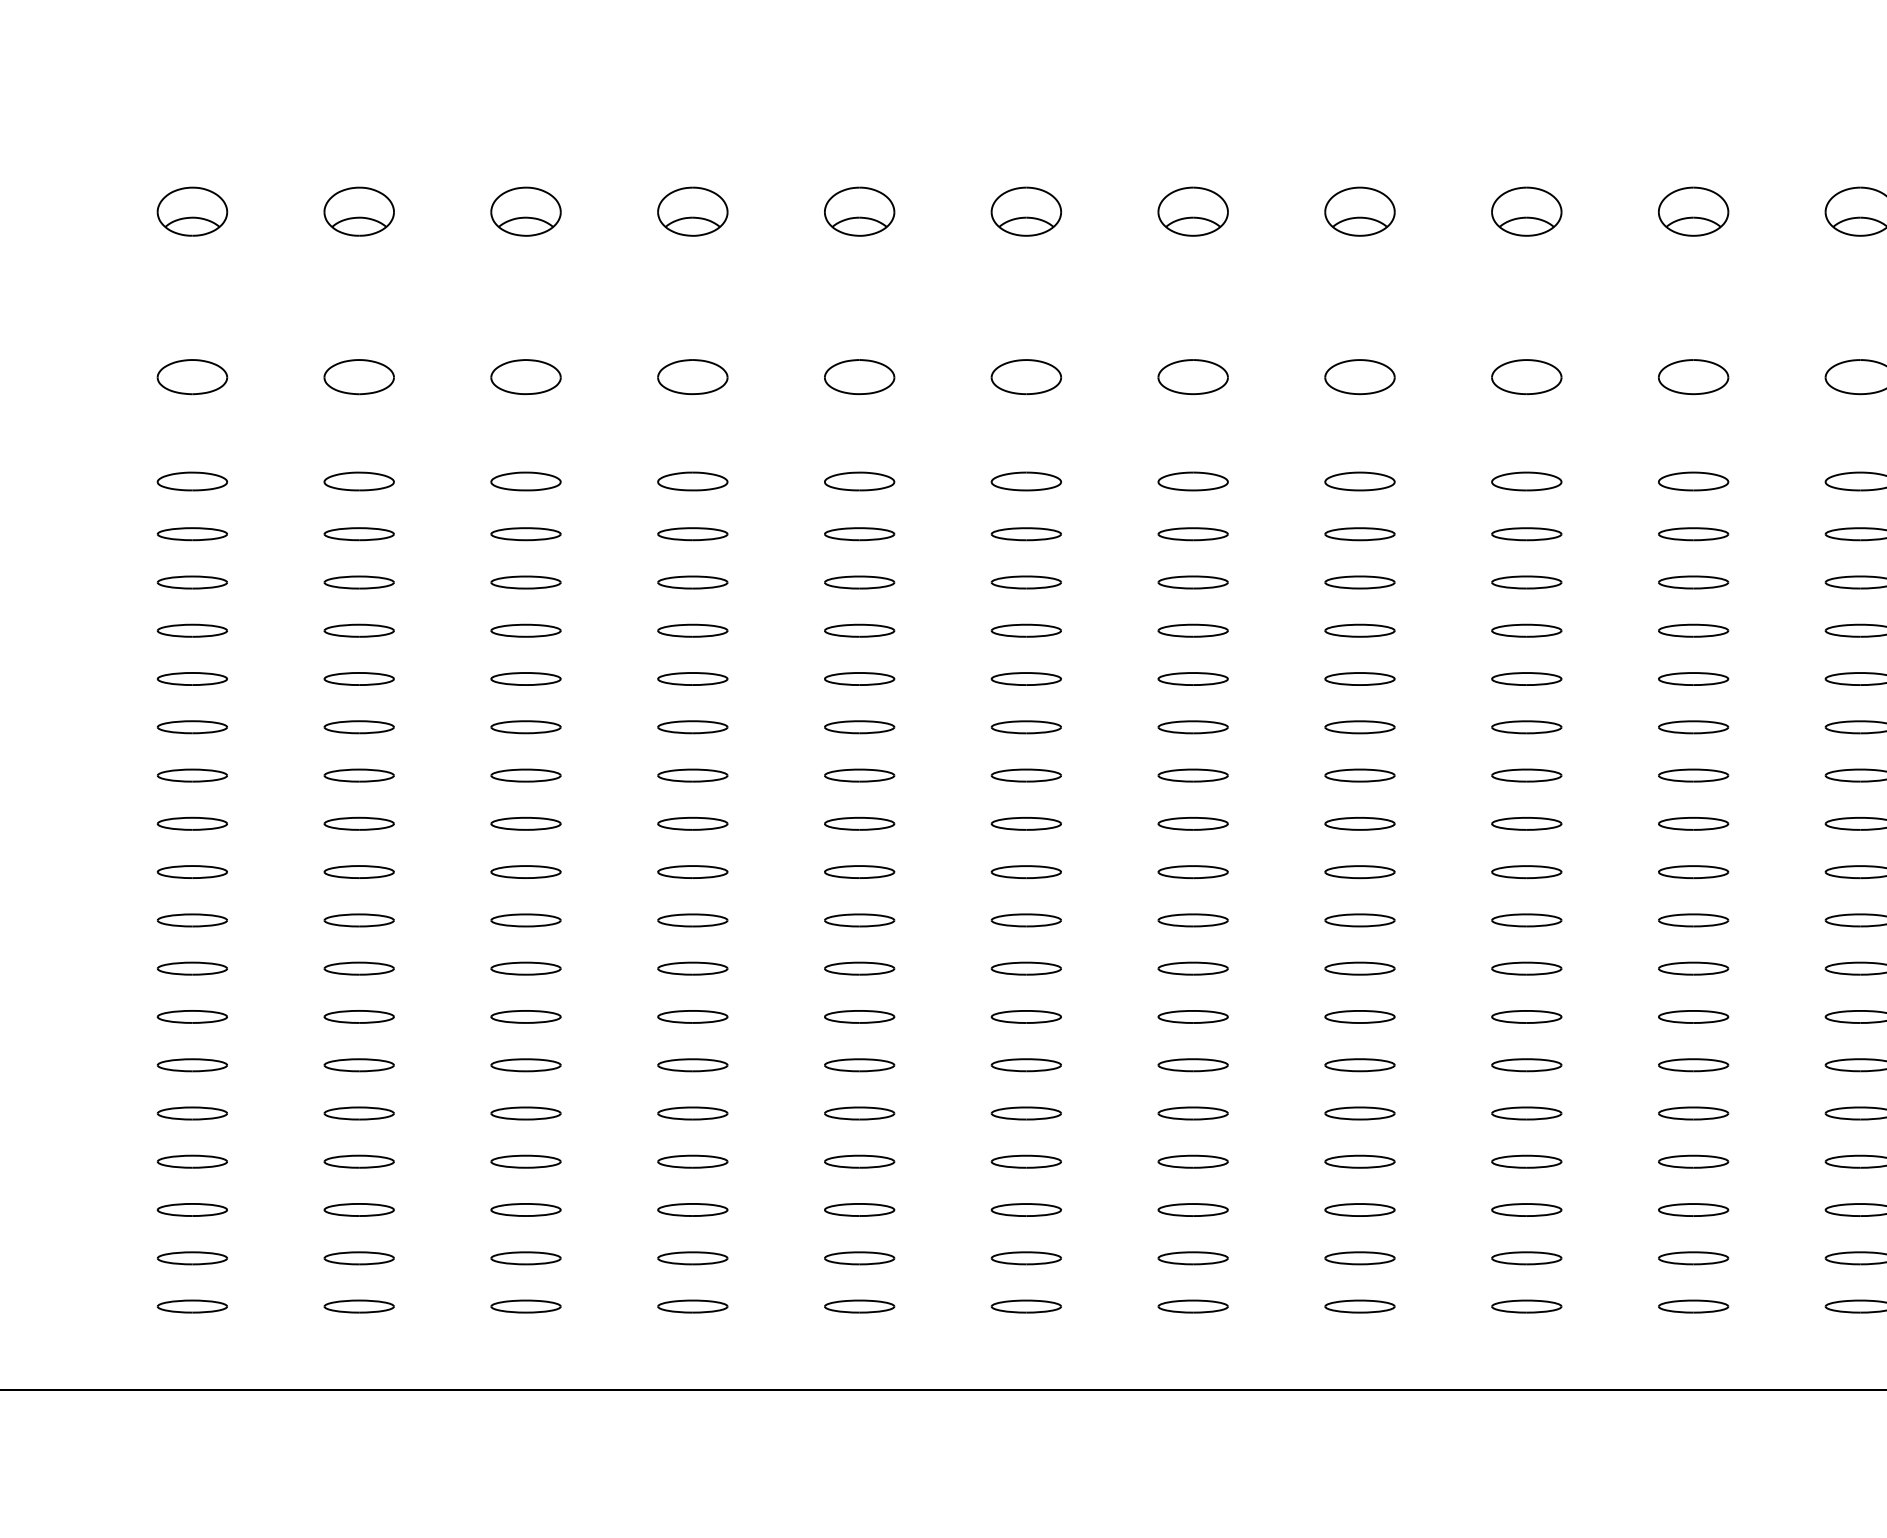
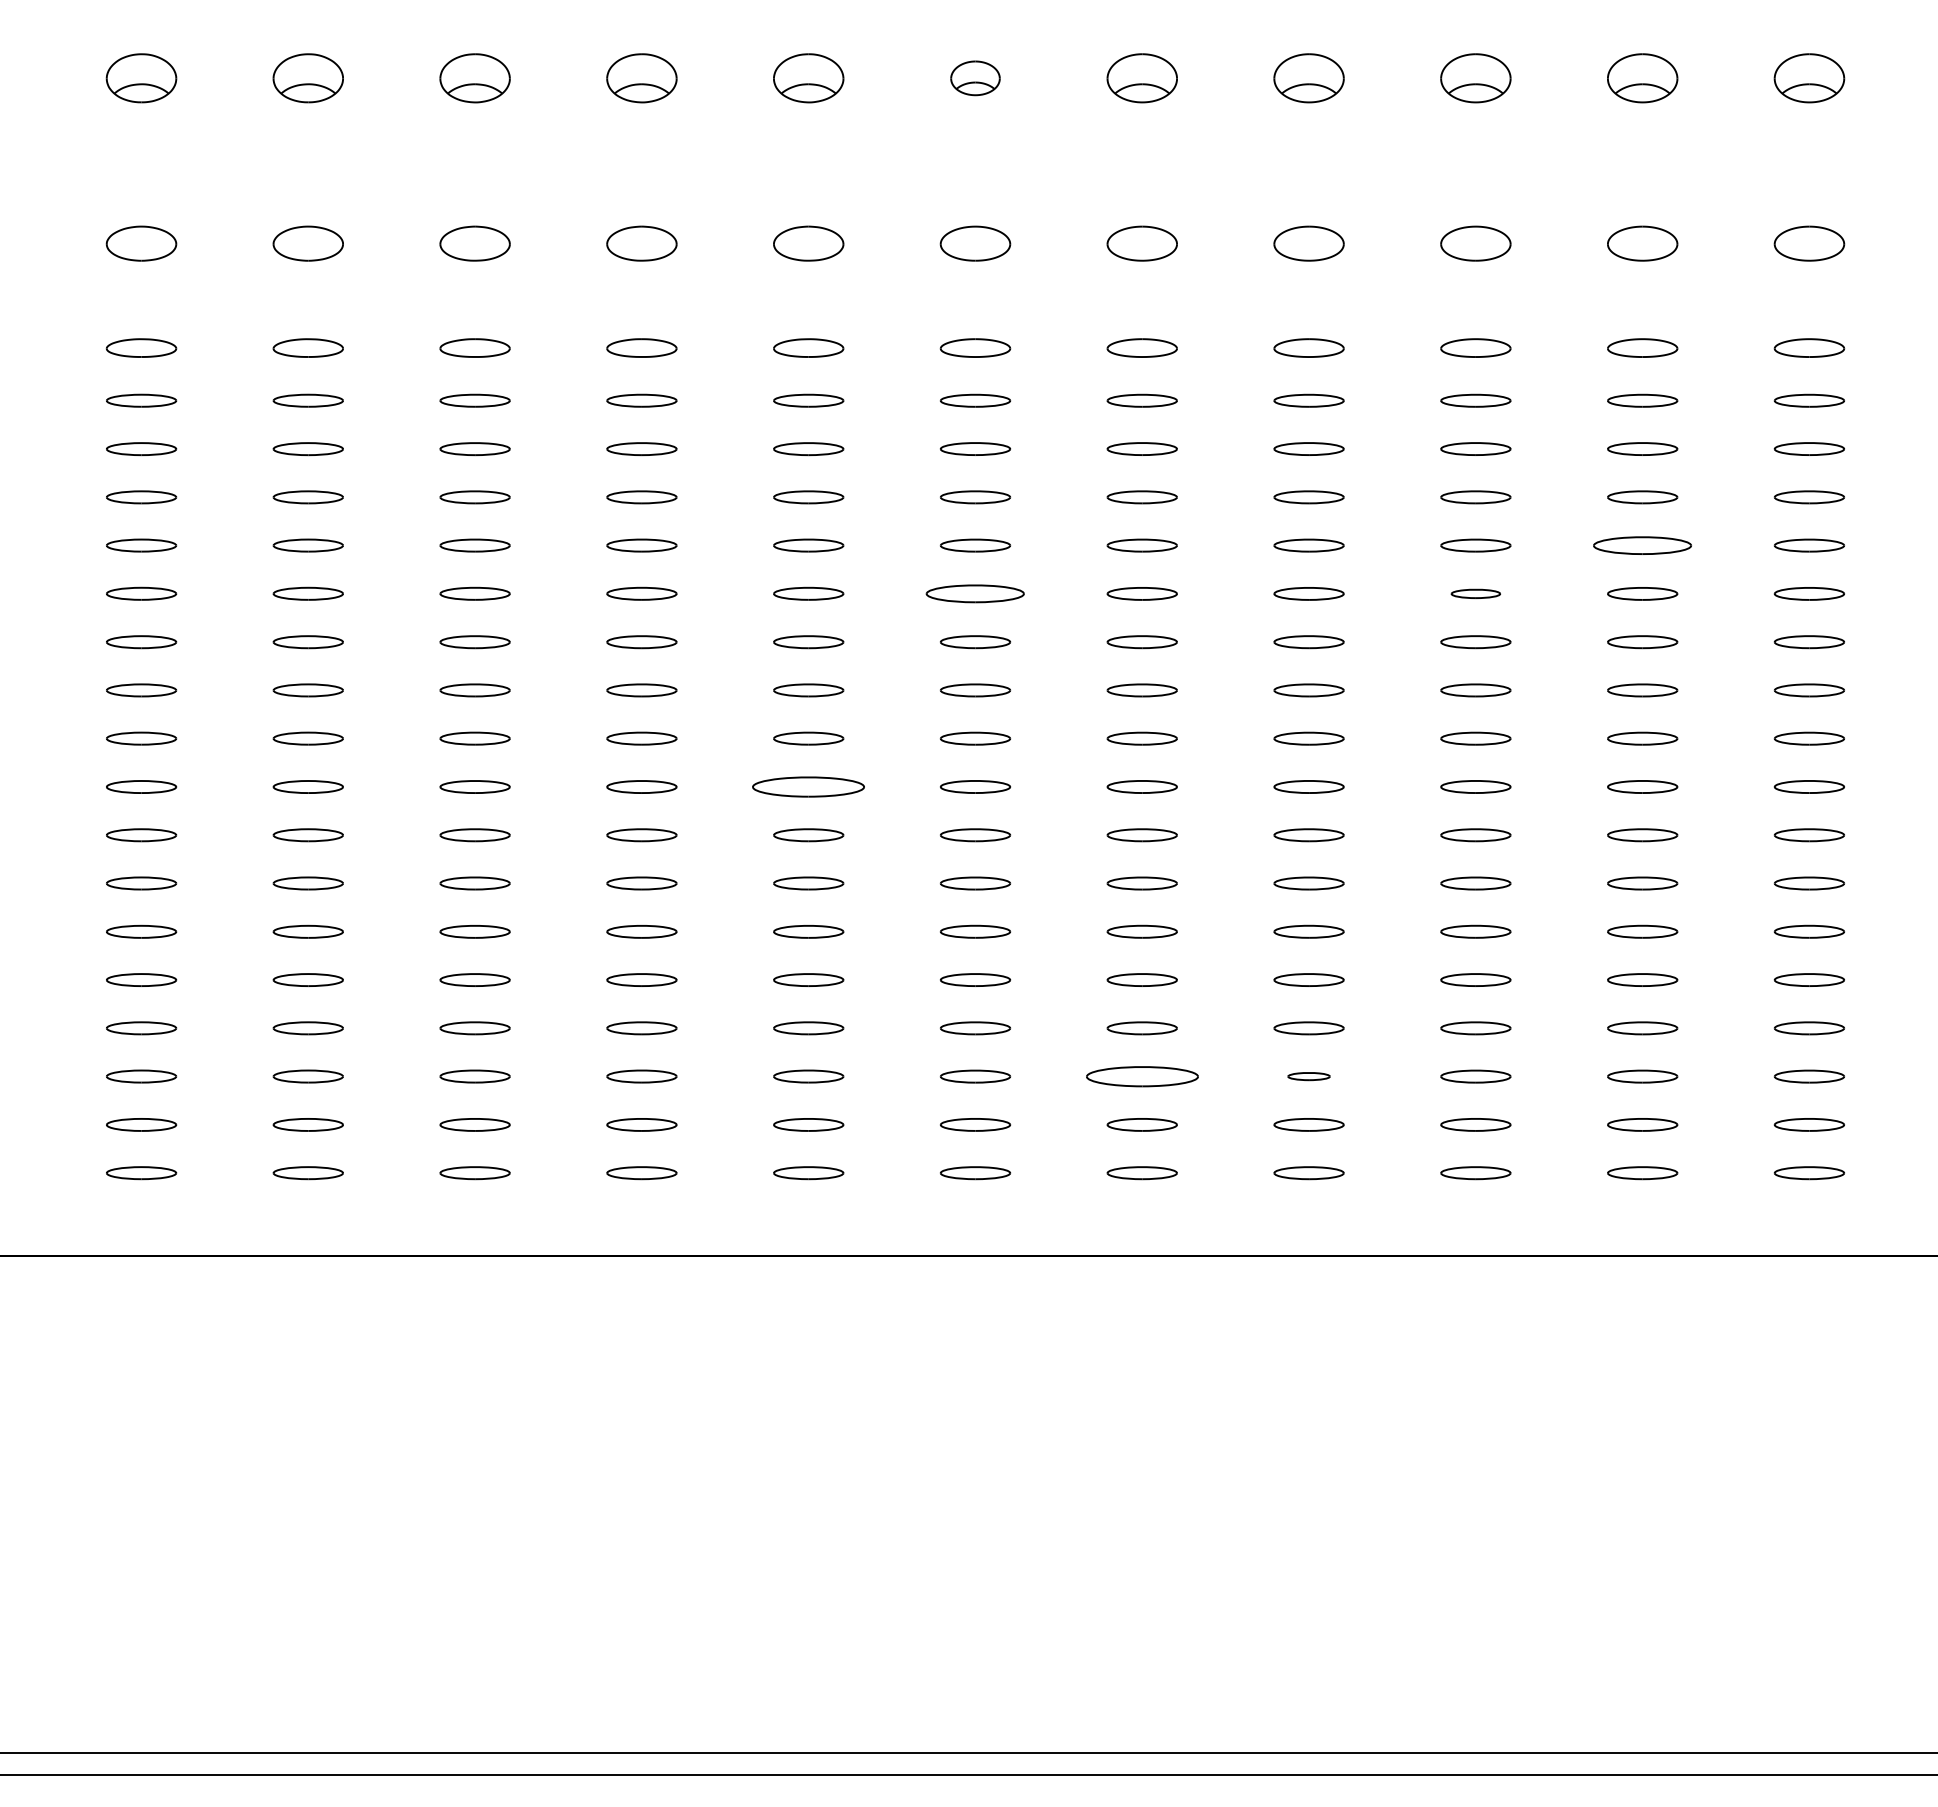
part: (1026, 211) -> (975, 78), size x0.7
part: (1693, 678) -> (1642, 545), size x1.4
part: (1026, 726) -> (975, 593), size x1.4
part: (1526, 726) -> (1475, 593), size x0.7
part: (859, 919) -> (808, 786), size x1.6
part: (1192, 1209) -> (1141, 1076), size x1.6
part: (1359, 1209) -> (1308, 1076), size x0.6

